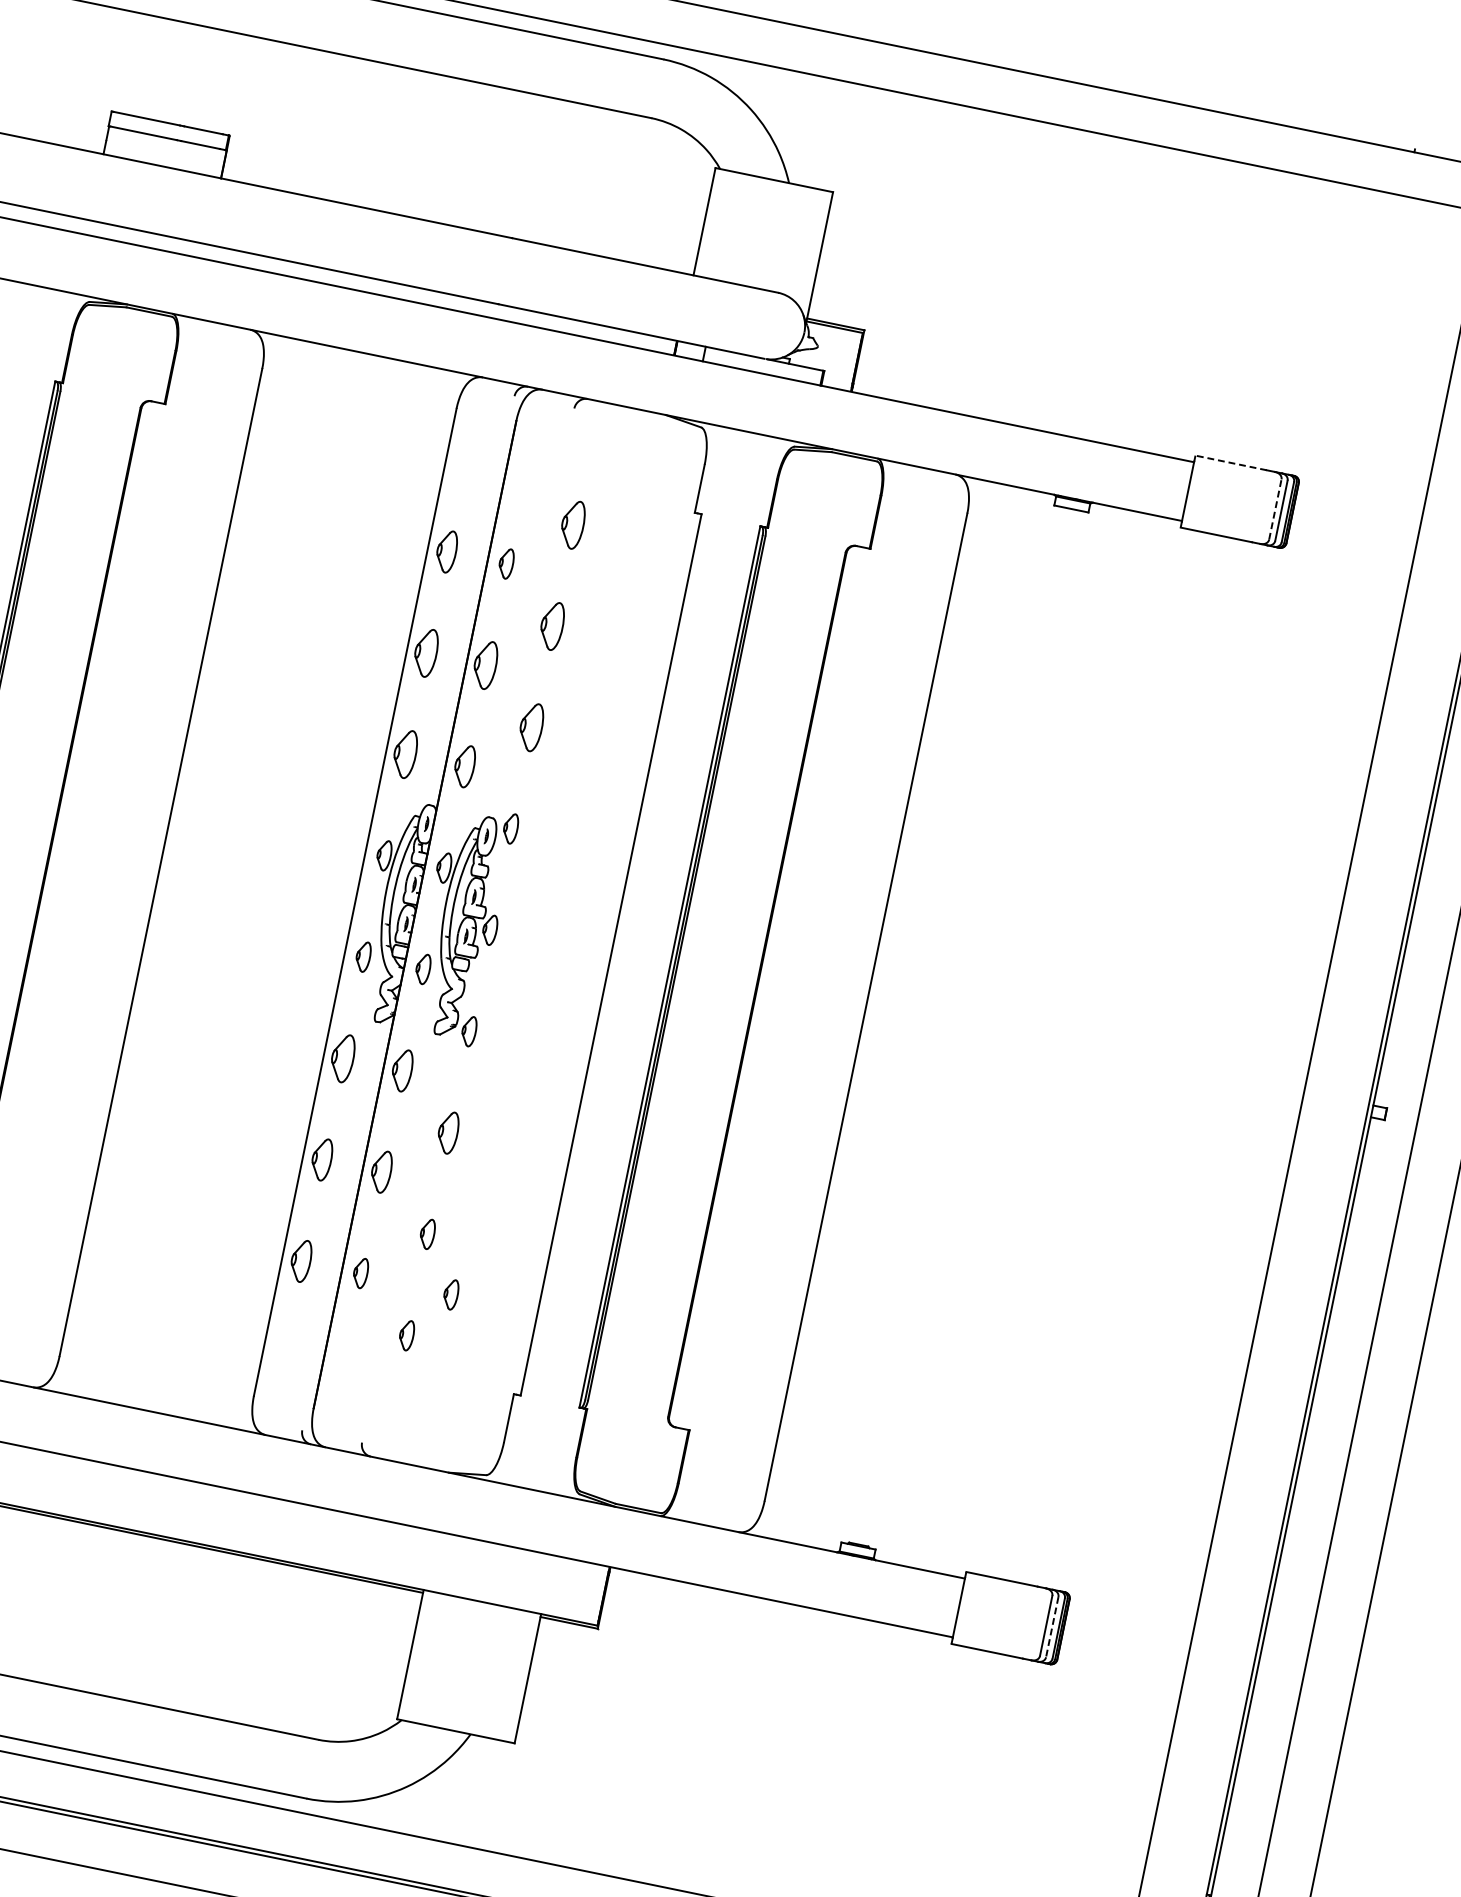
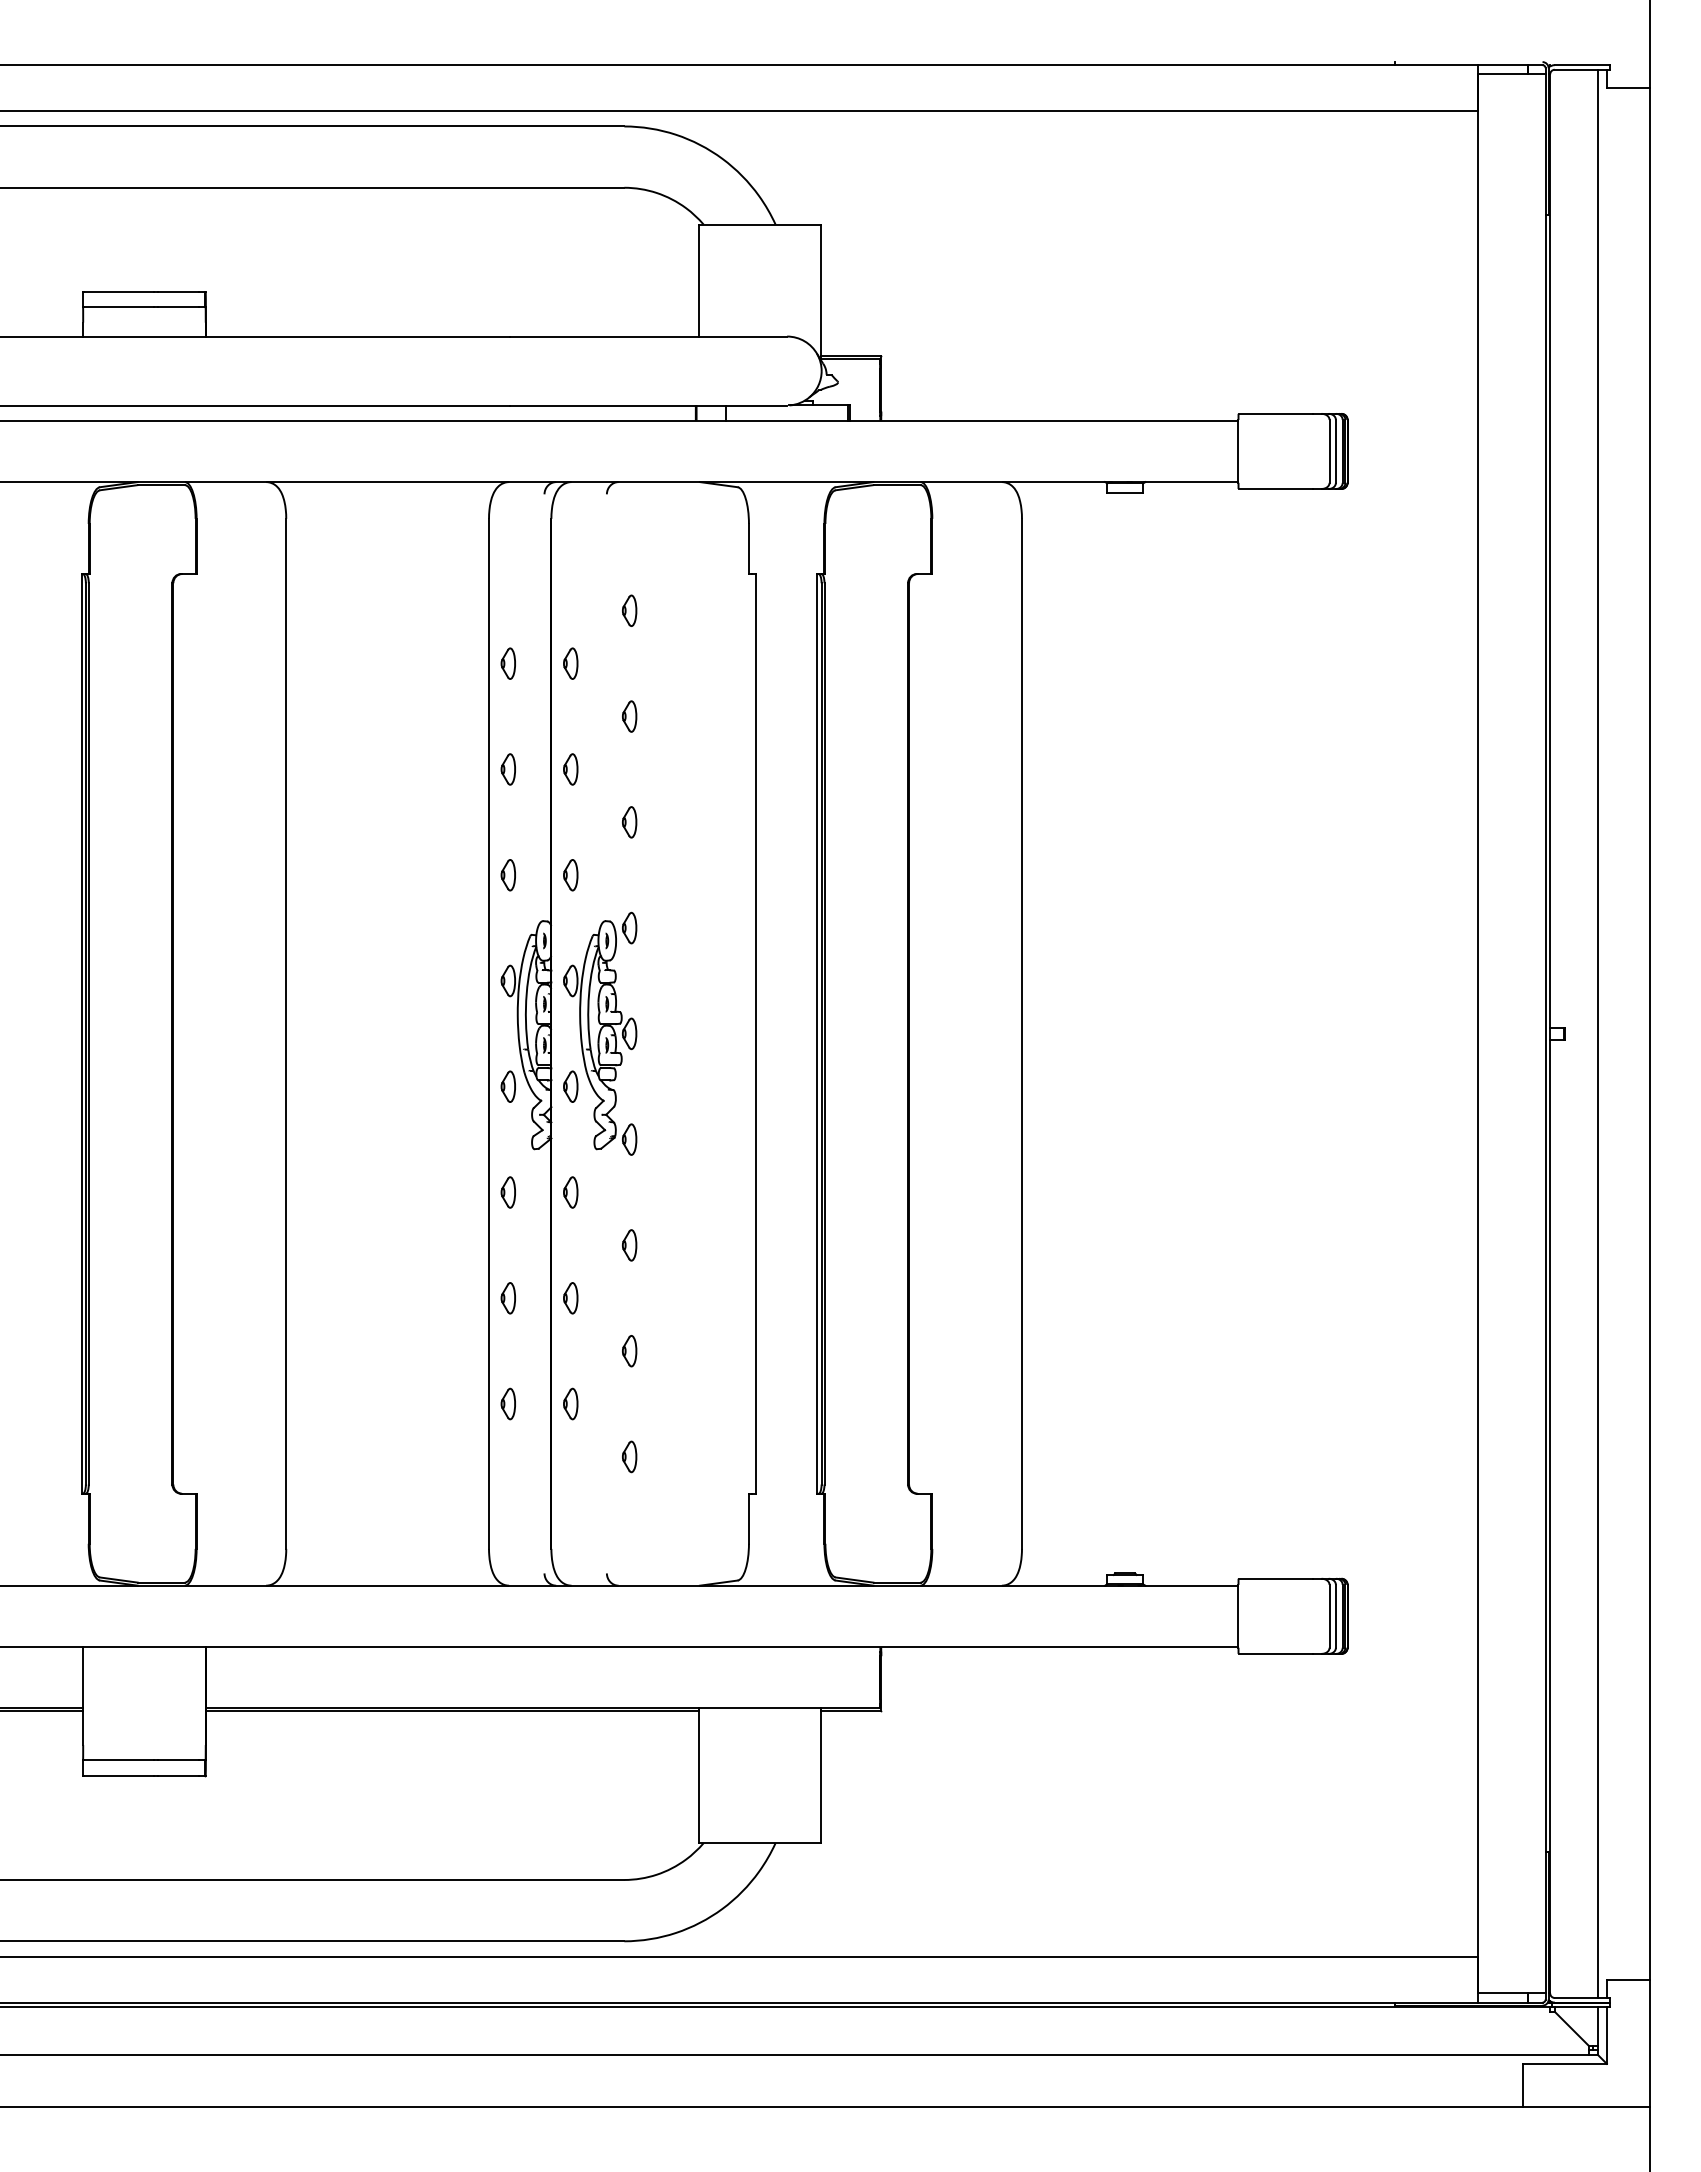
line: (1230, 462) -> (1275, 413), dashed -> solid
line: (1275, 508) -> (1329, 450), dashed -> solid
part: (573, 524) -> (629, 610), size x0.62
part: (445, 551) -> (507, 663), size x0.71
part: (552, 625) -> (629, 716), size x0.62
part: (424, 652) -> (507, 769), size x0.62
part: (485, 665) -> (570, 769), size x0.62
part: (531, 727) -> (629, 822), size x0.62
part: (404, 754) -> (507, 875), size x0.62
part: (464, 766) -> (570, 875), size x0.71
part: (341, 1058) -> (507, 1192), size x0.62
part: (402, 1070) -> (570, 1192), size x0.71
part: (448, 1132) -> (629, 1245), size x0.71
part: (320, 1159) -> (507, 1298), size x0.71
part: (381, 1171) -> (570, 1298), size x0.71
part: (300, 1260) -> (507, 1403), size x0.71
part: (451, 1294) -> (665, 1406), removed
line: (1051, 1627) -> (1335, 1616), dashed -> solid

